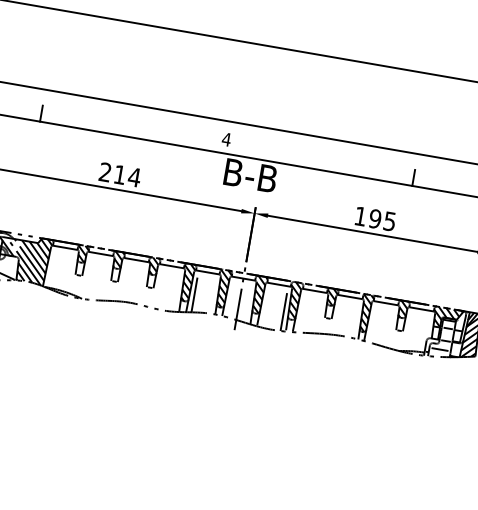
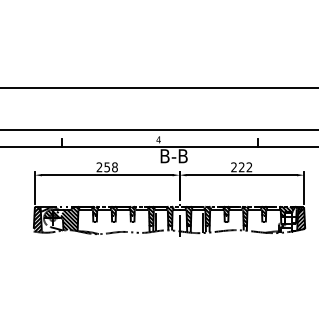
text: (128, 176) -> (111, 167), 214 -> 258
text: (374, 219) -> (241, 167), 195 -> 222

